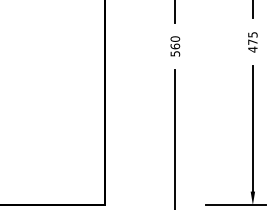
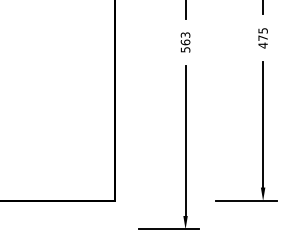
text: (175, 38) -> (185, 34), 560 -> 563

